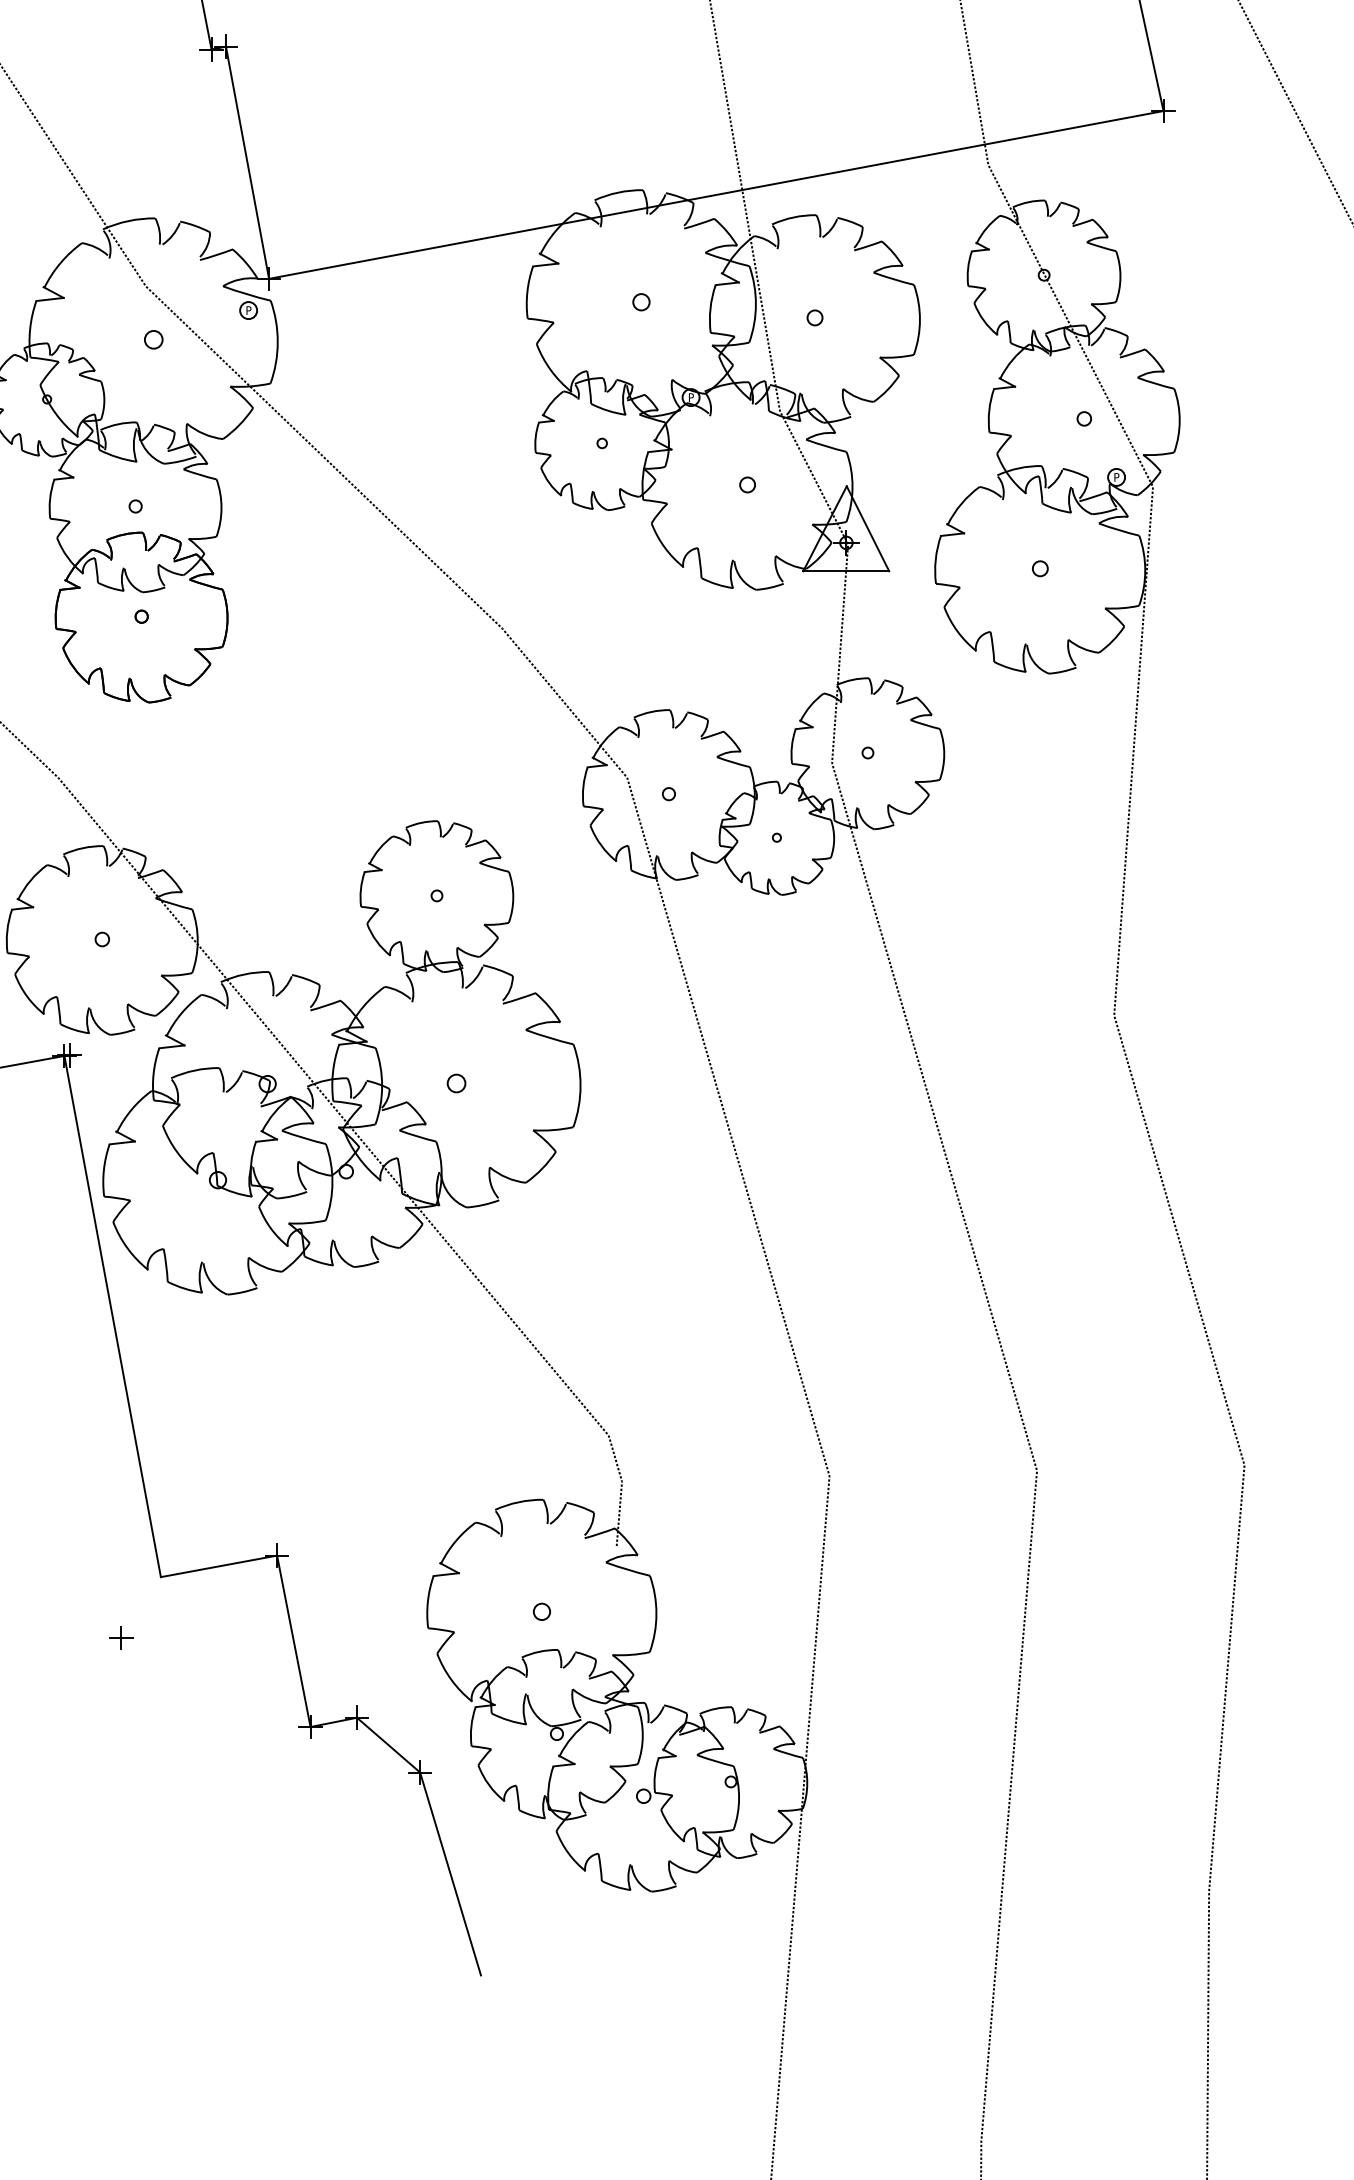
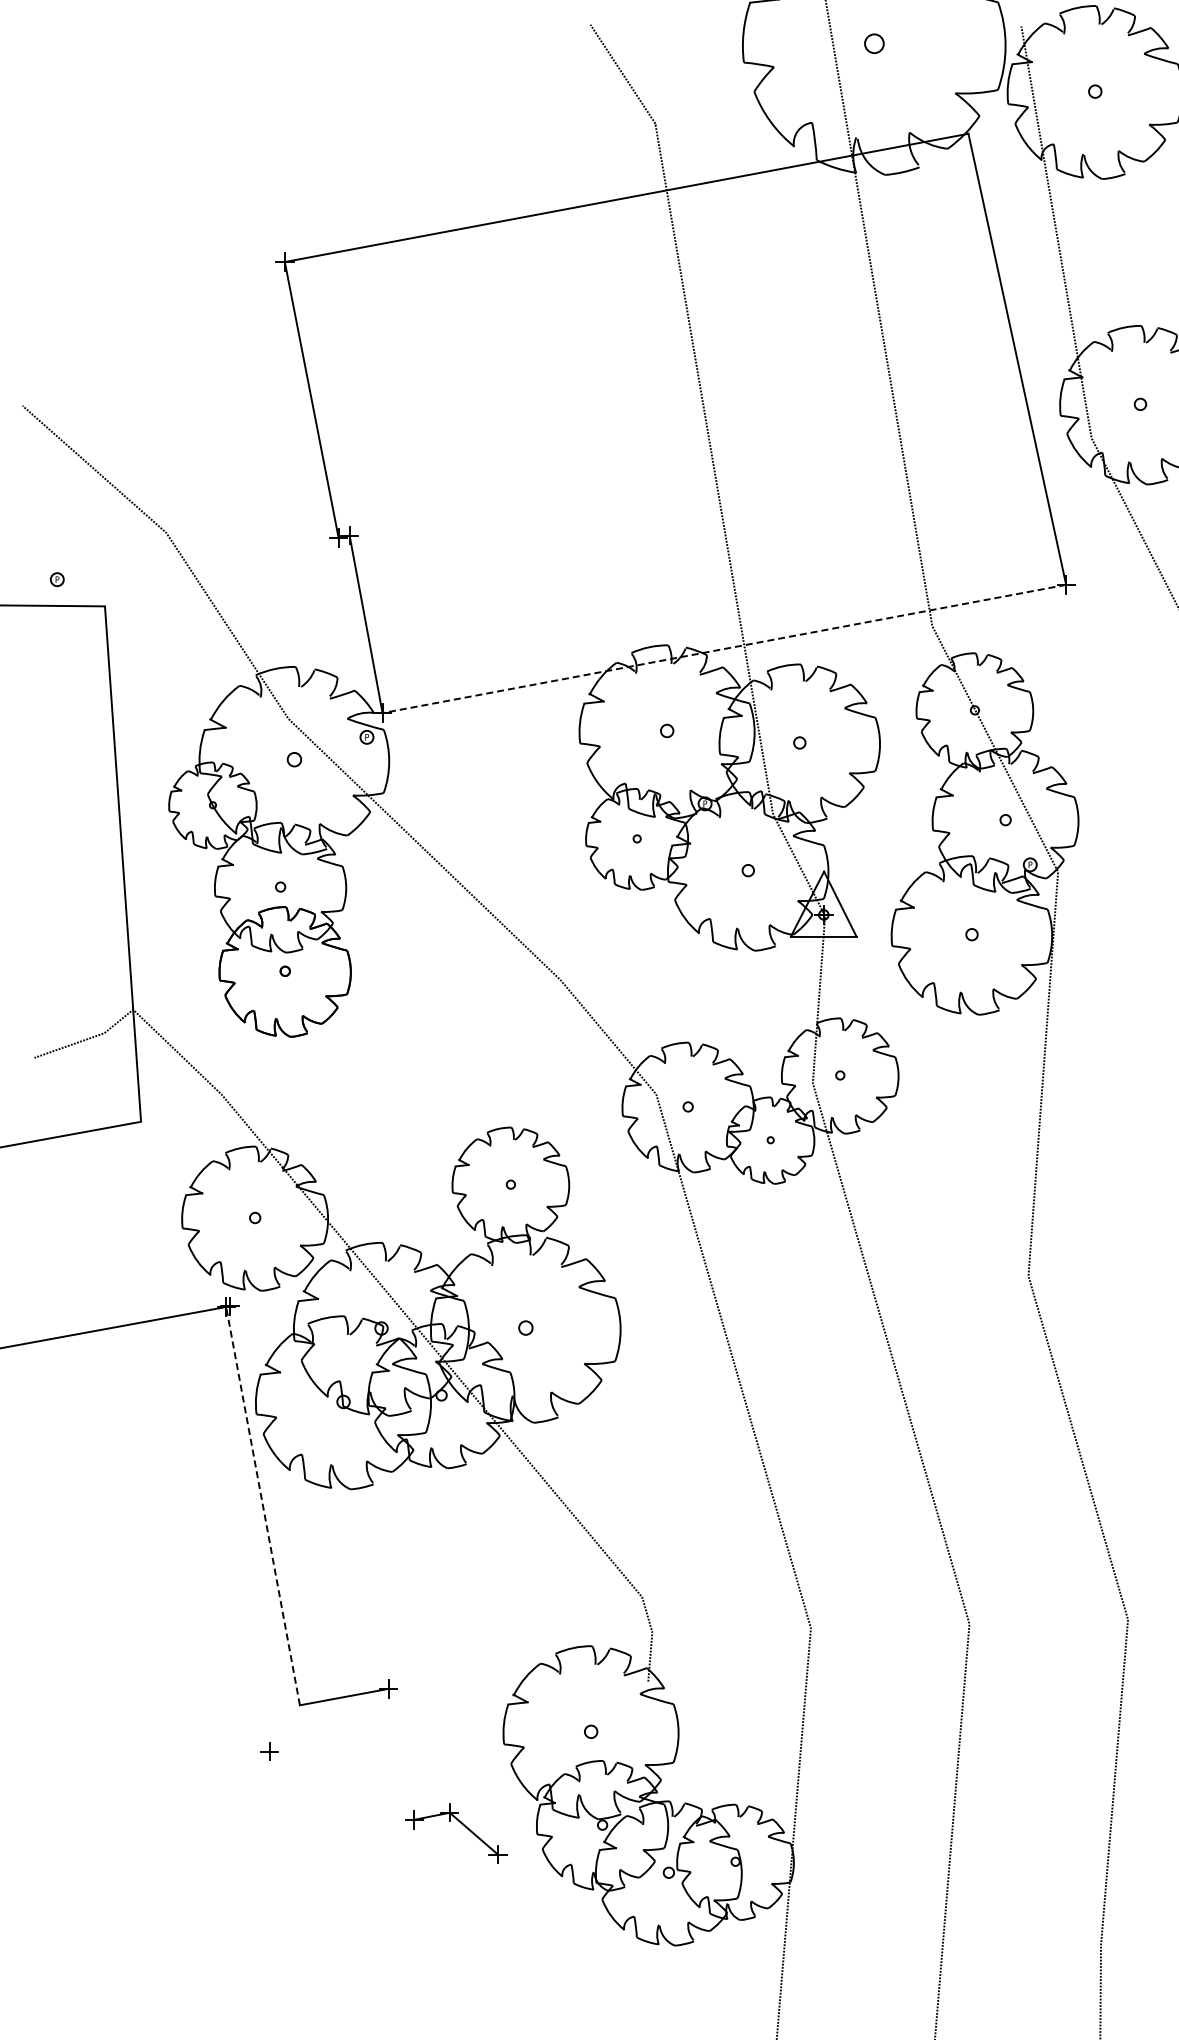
line: (716, 195) -> (724, 649), solid -> dashed
line: (113, 1316) -> (263, 1506), solid -> dashed
line: (293, 1640) -> (401, 1753), removed
line: (450, 1873) -> (521, 1931), removed

